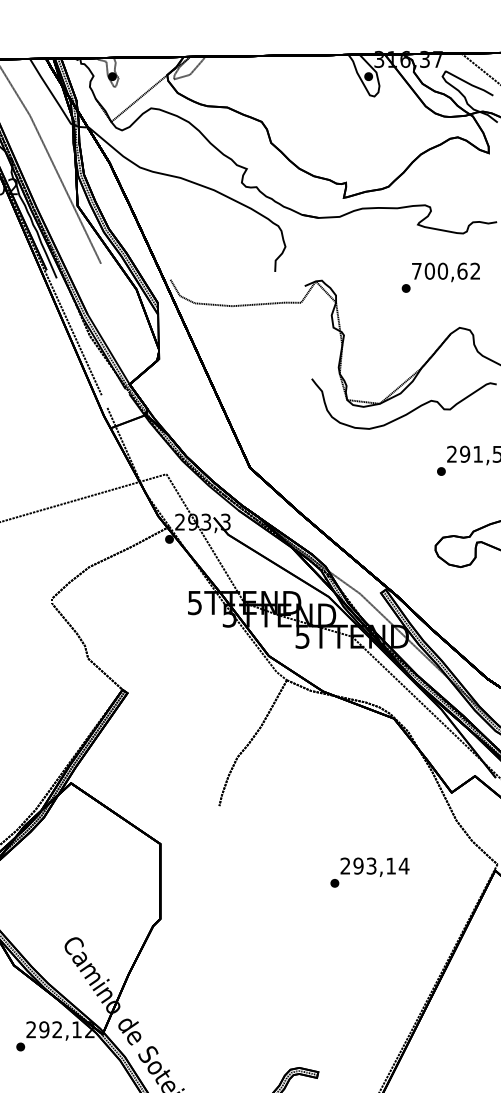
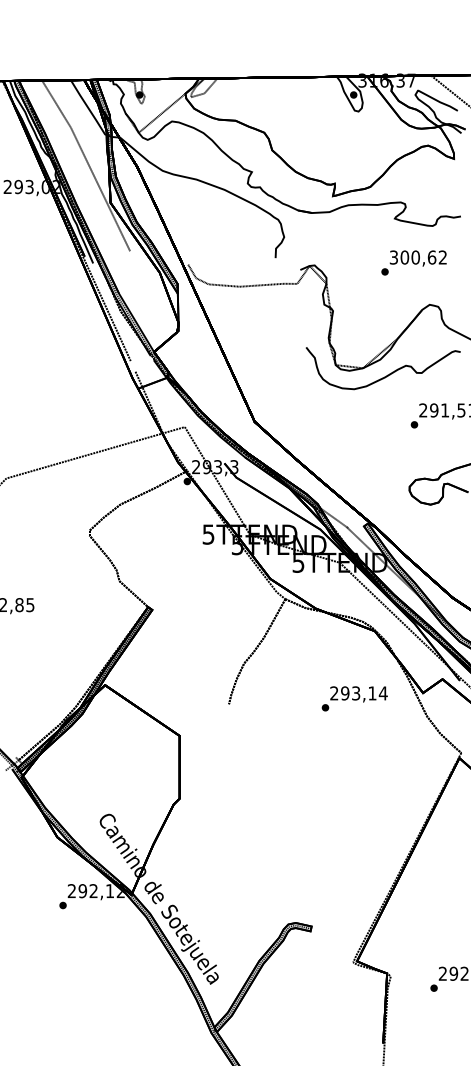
text: (416, 271) -> (393, 257), 700,62 -> 300,62
text: (369, 872) -> (354, 698), moved

